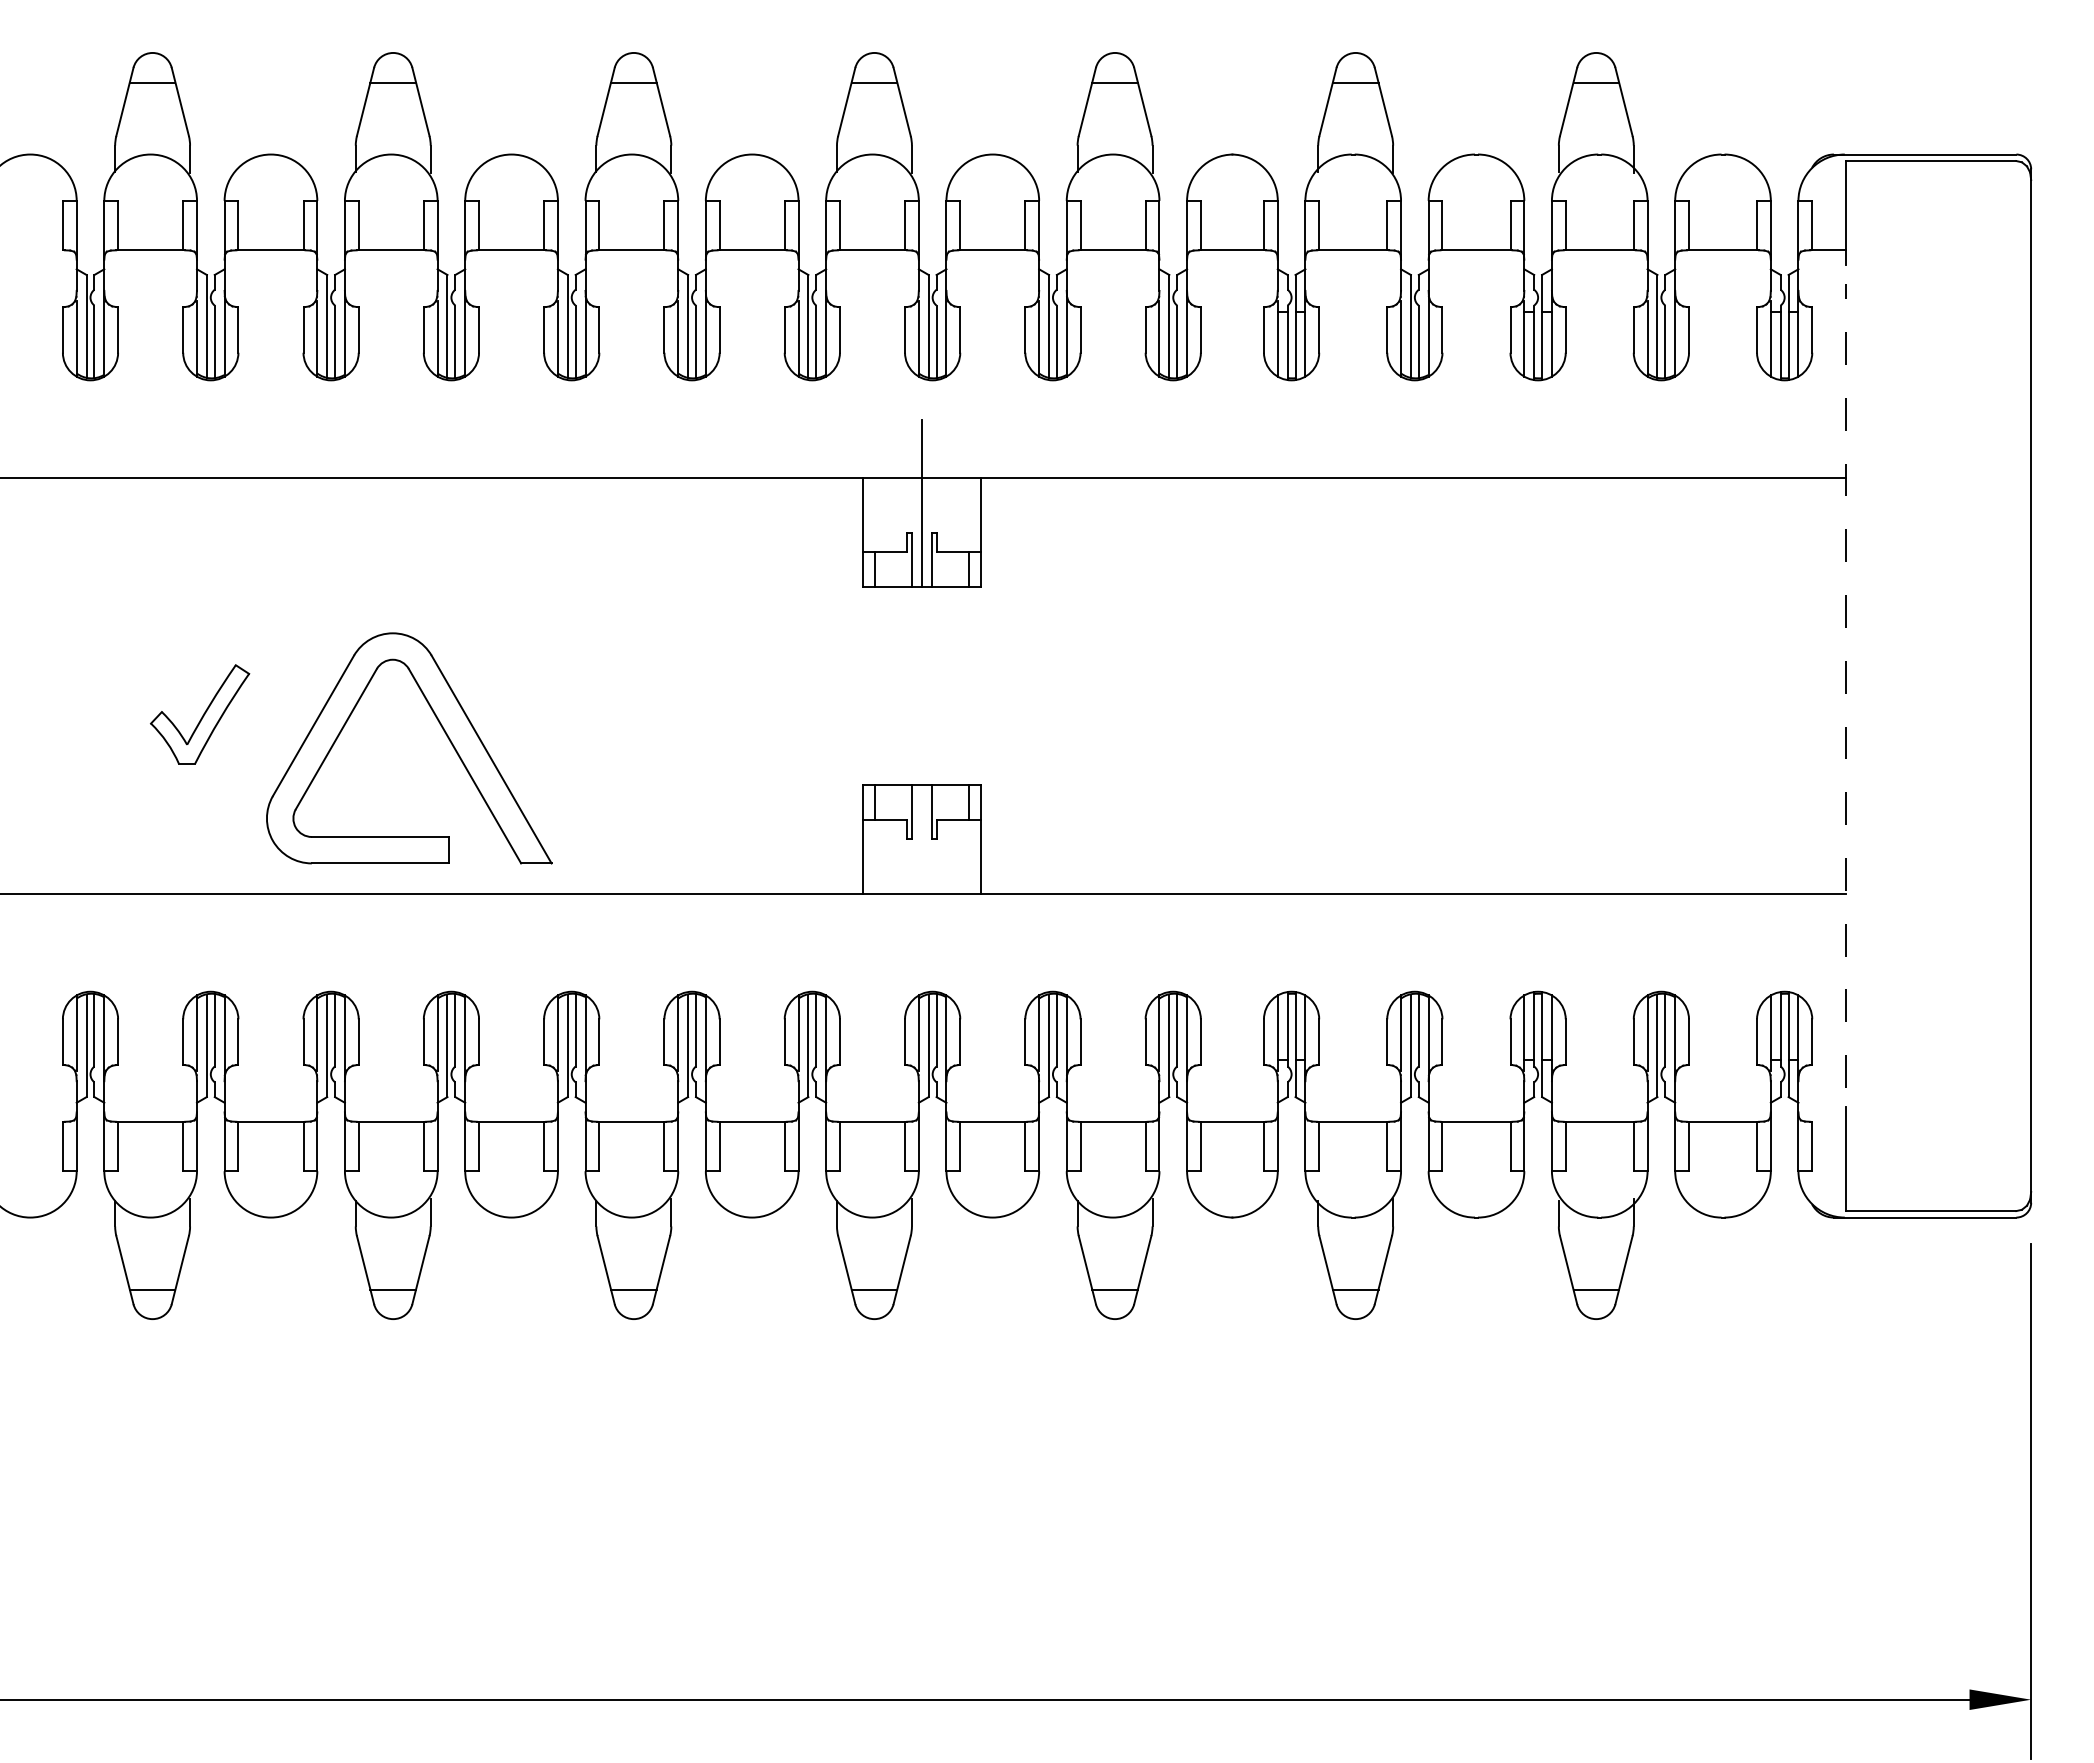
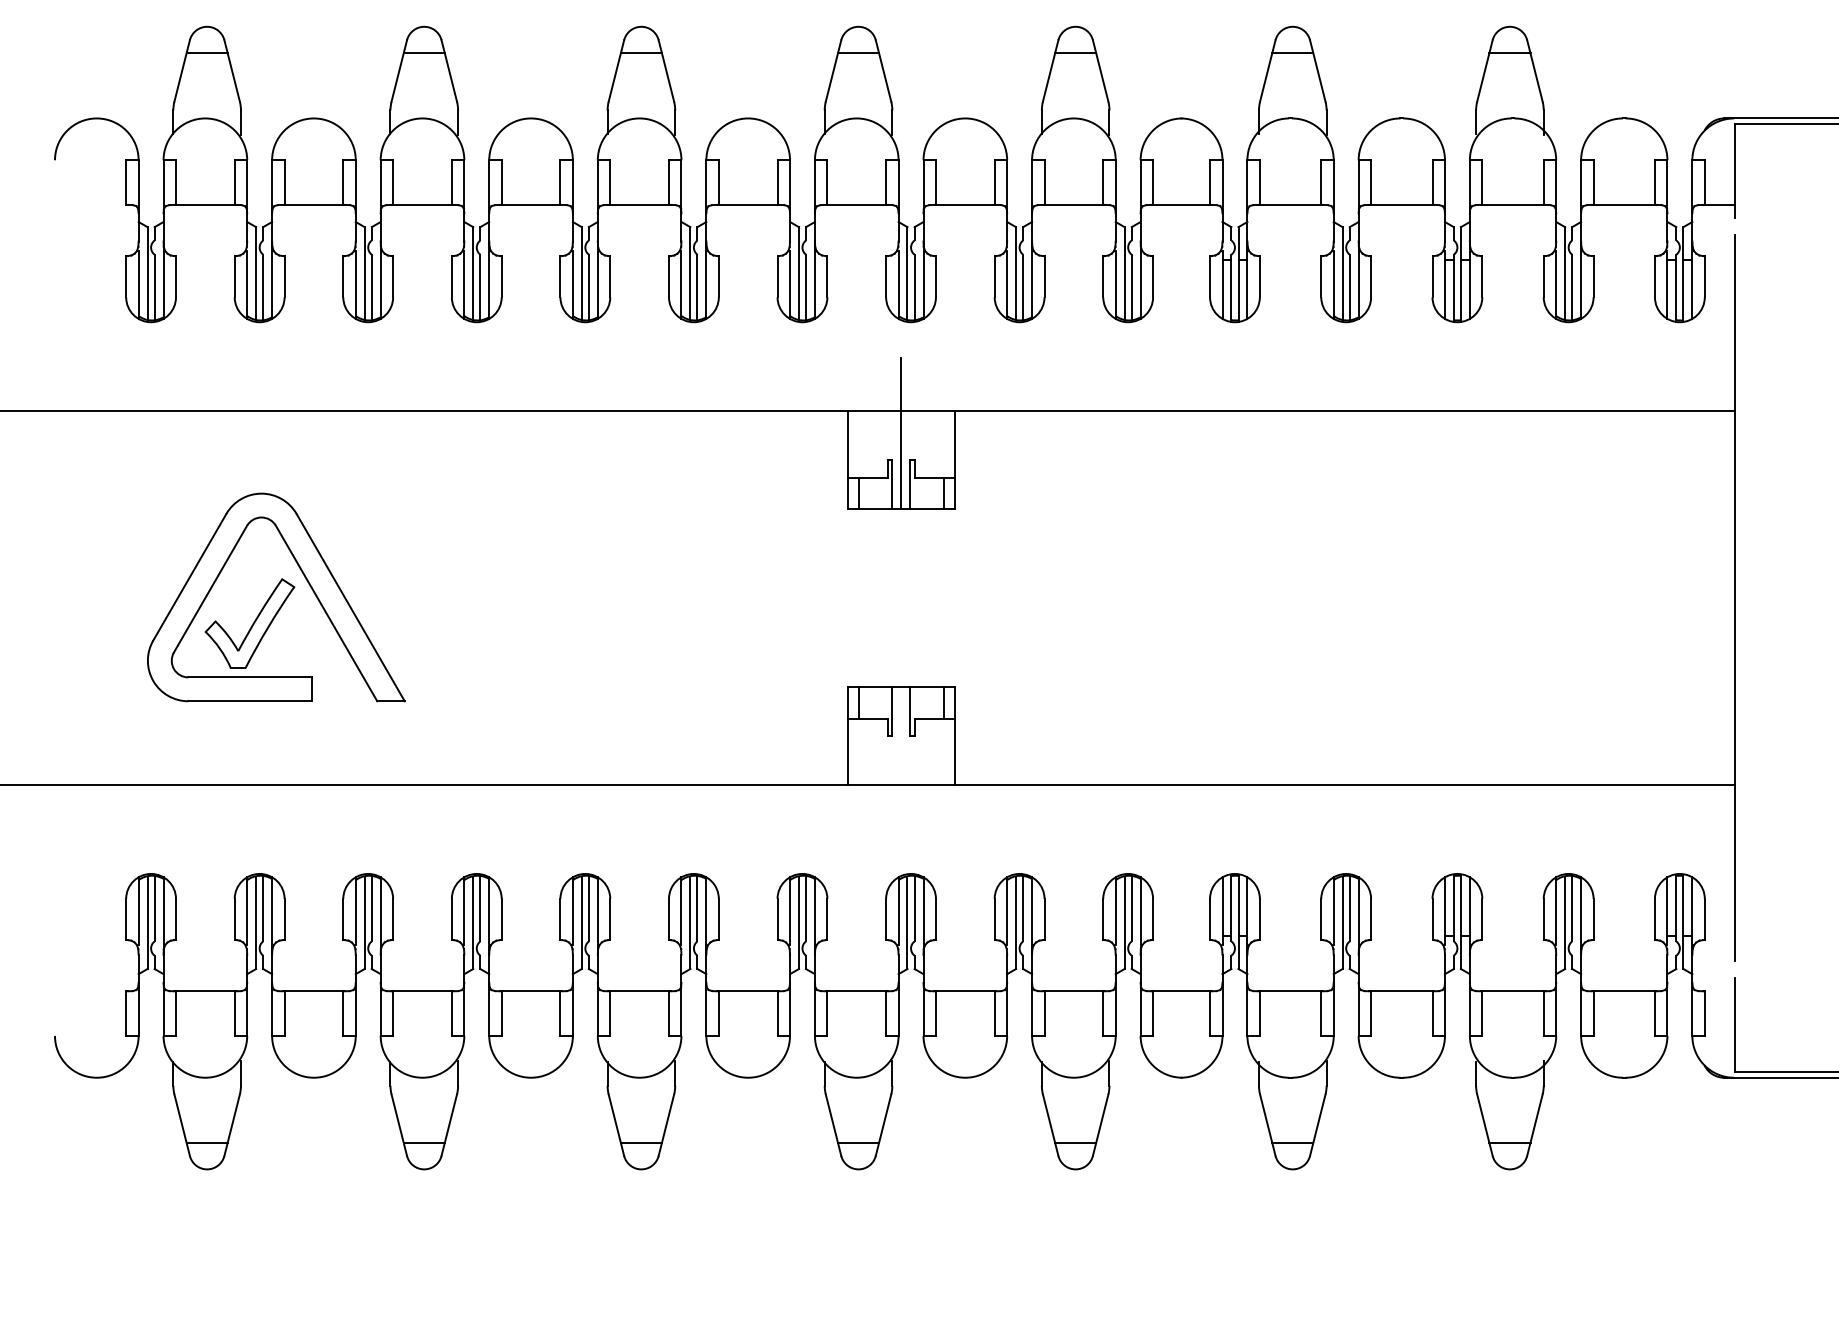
line: (1845, 685) -> (1734, 597), dashed -> solid
part: (443, 731) -> (307, 582), moved

